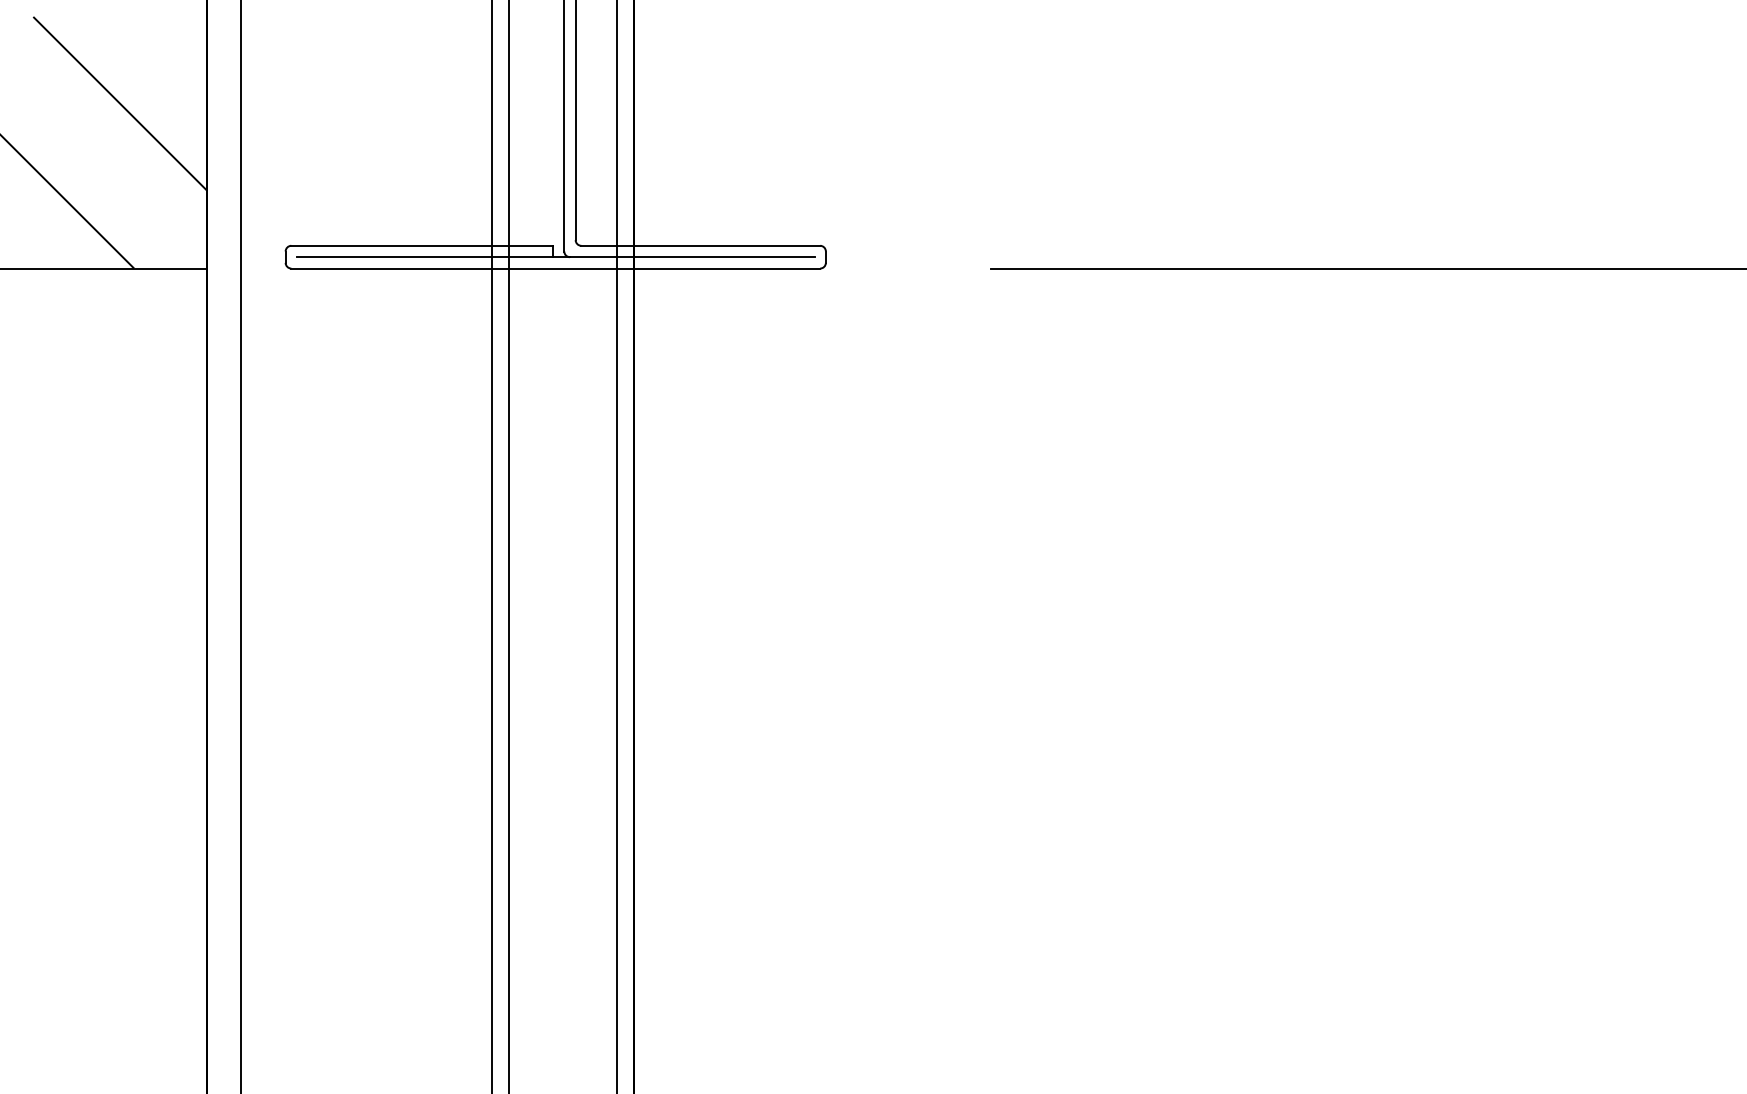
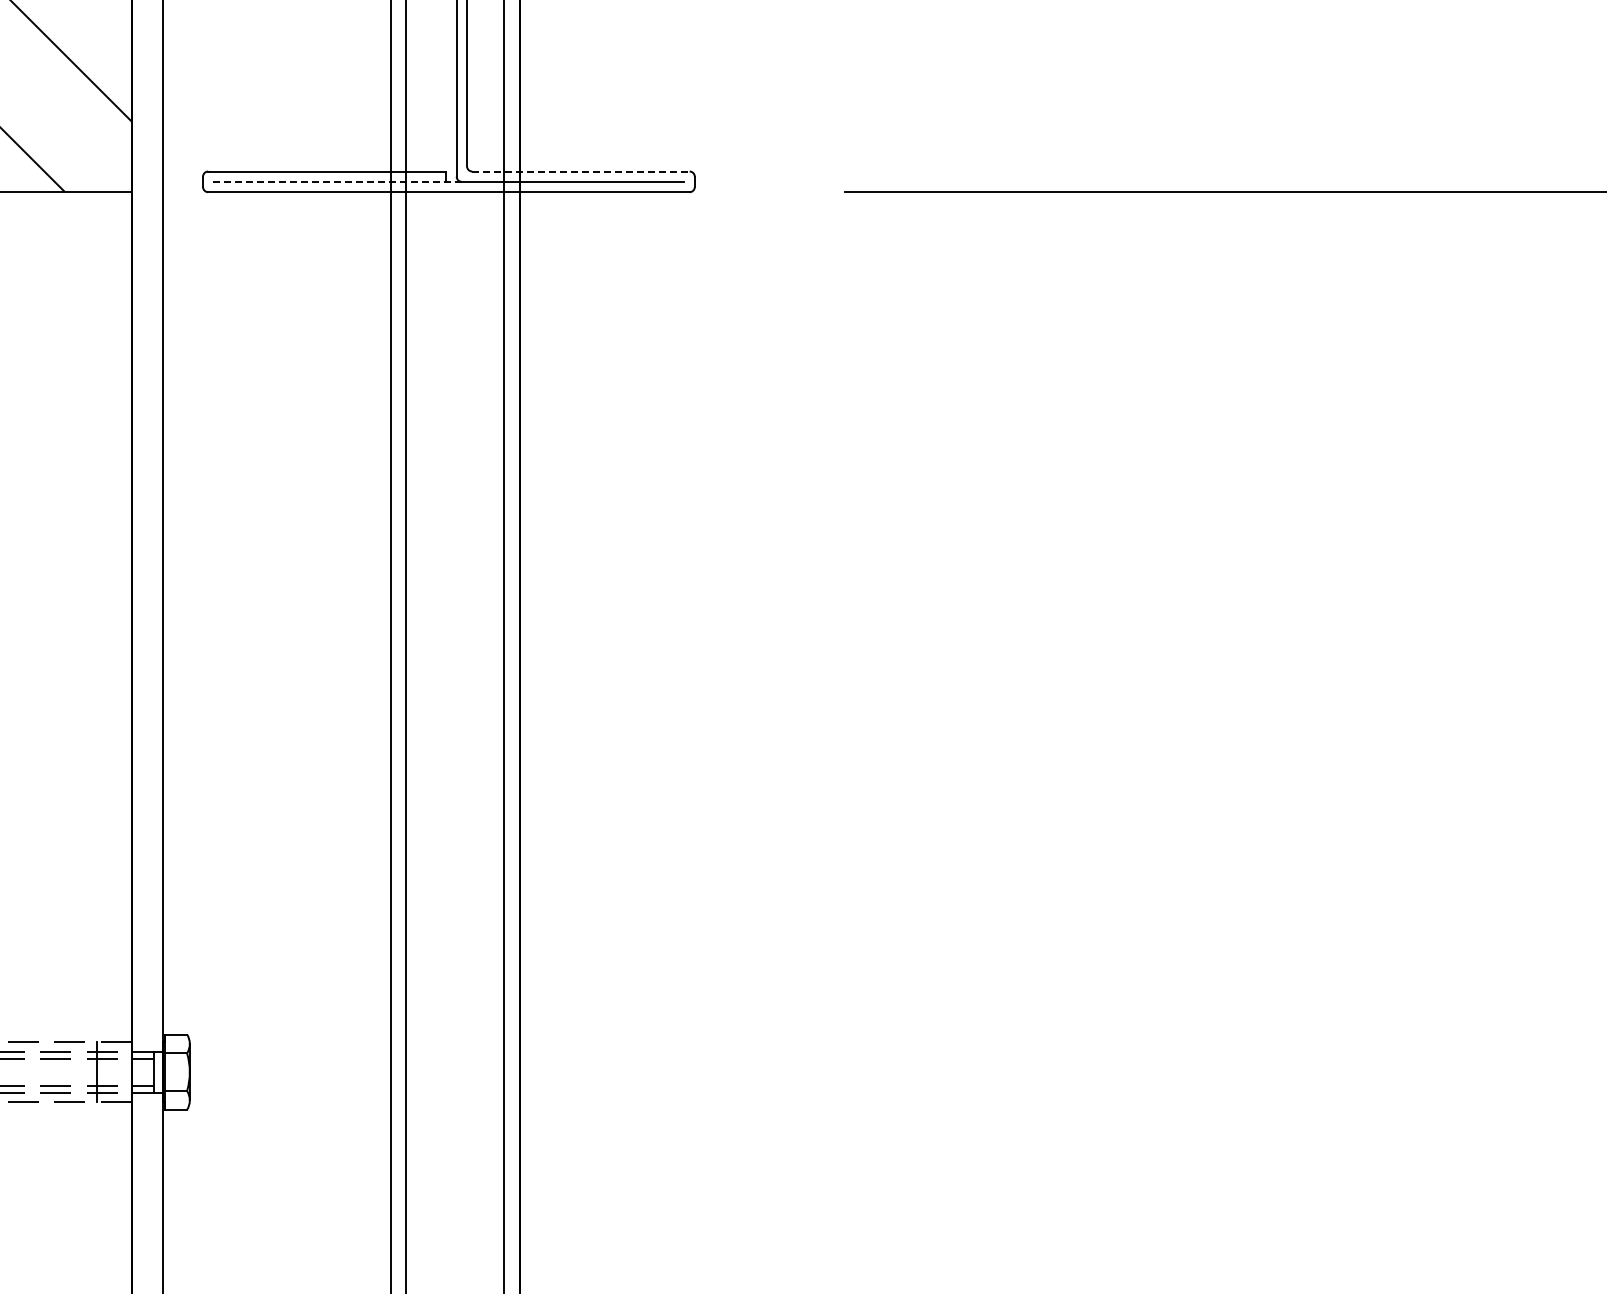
line: (700, 245) -> (580, 171), solid -> dashed
line: (433, 256) -> (337, 181), solid -> dashed

